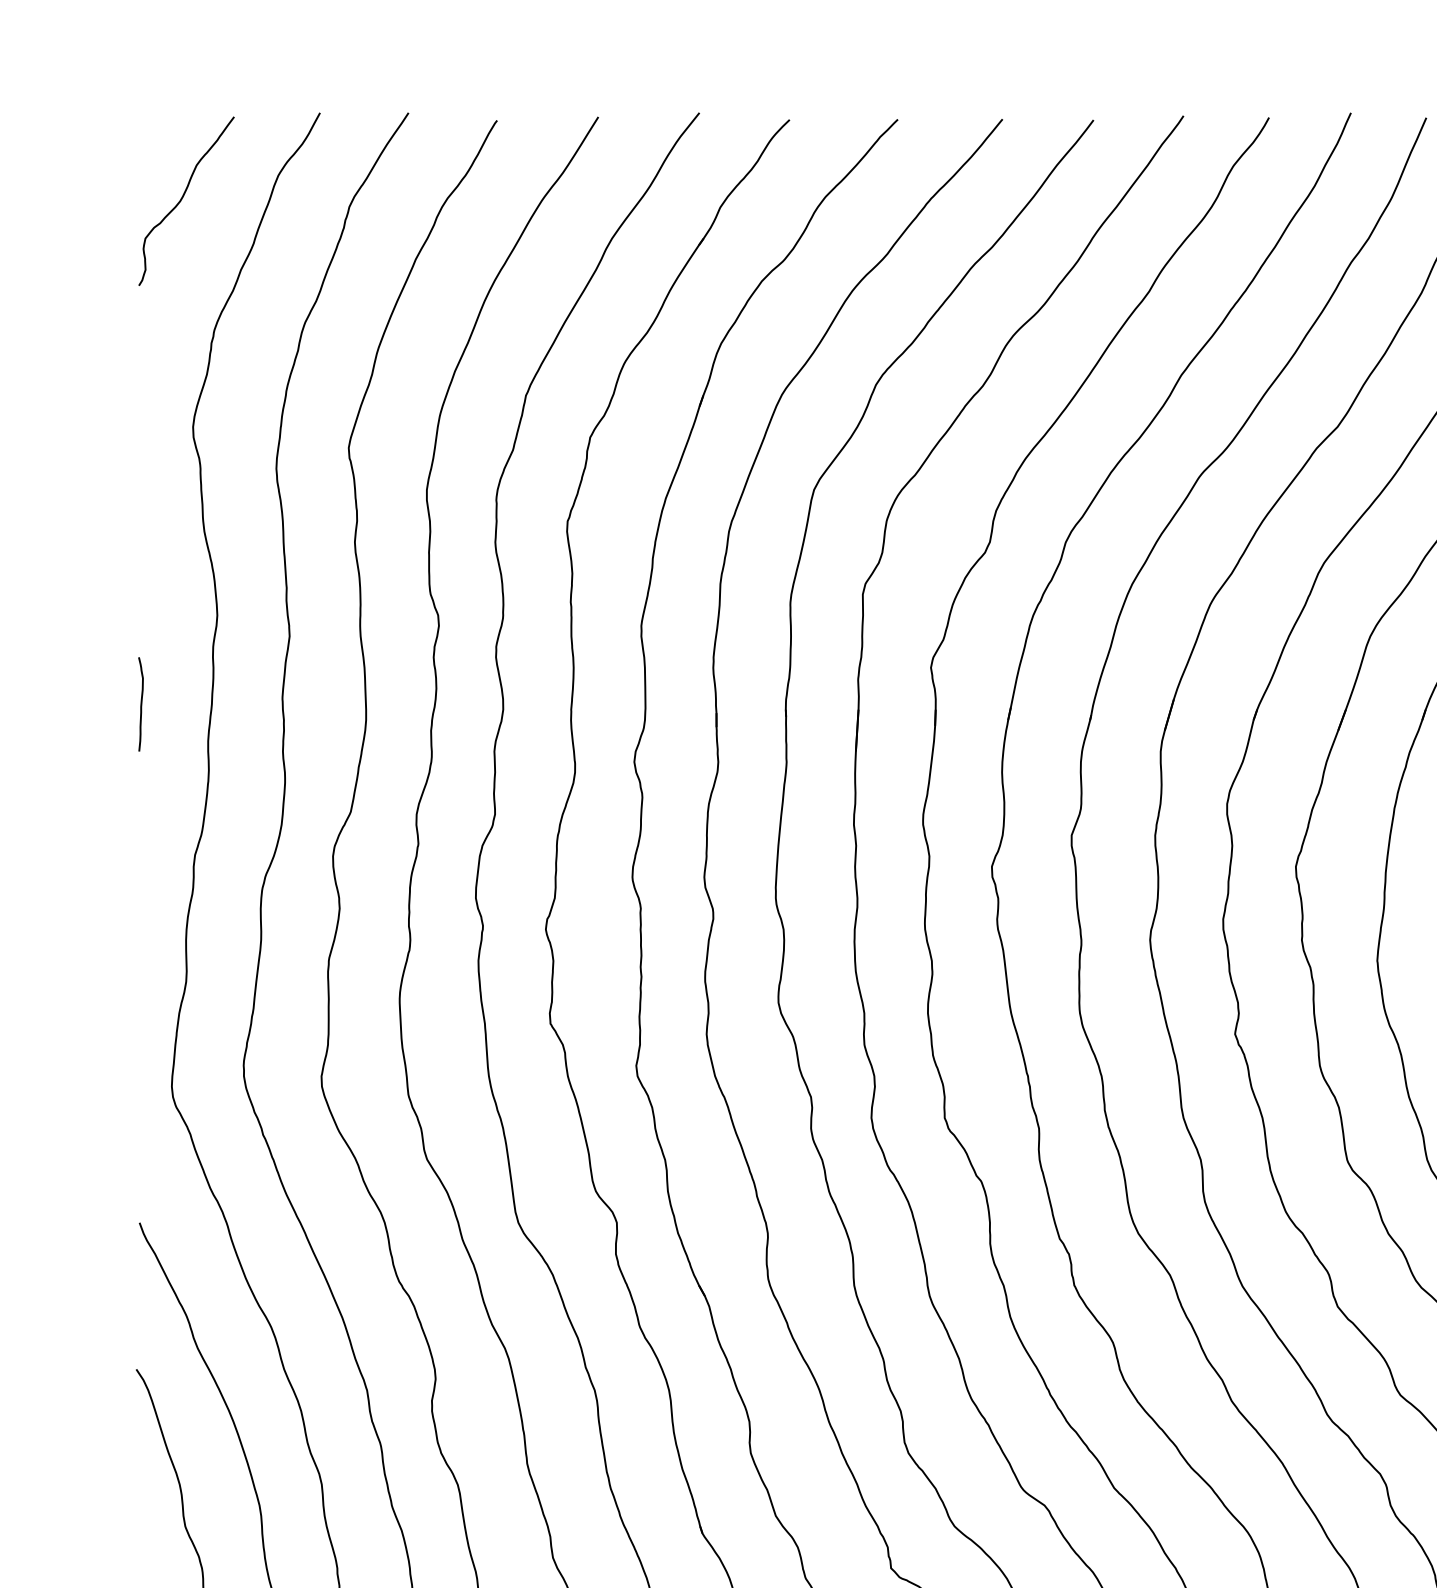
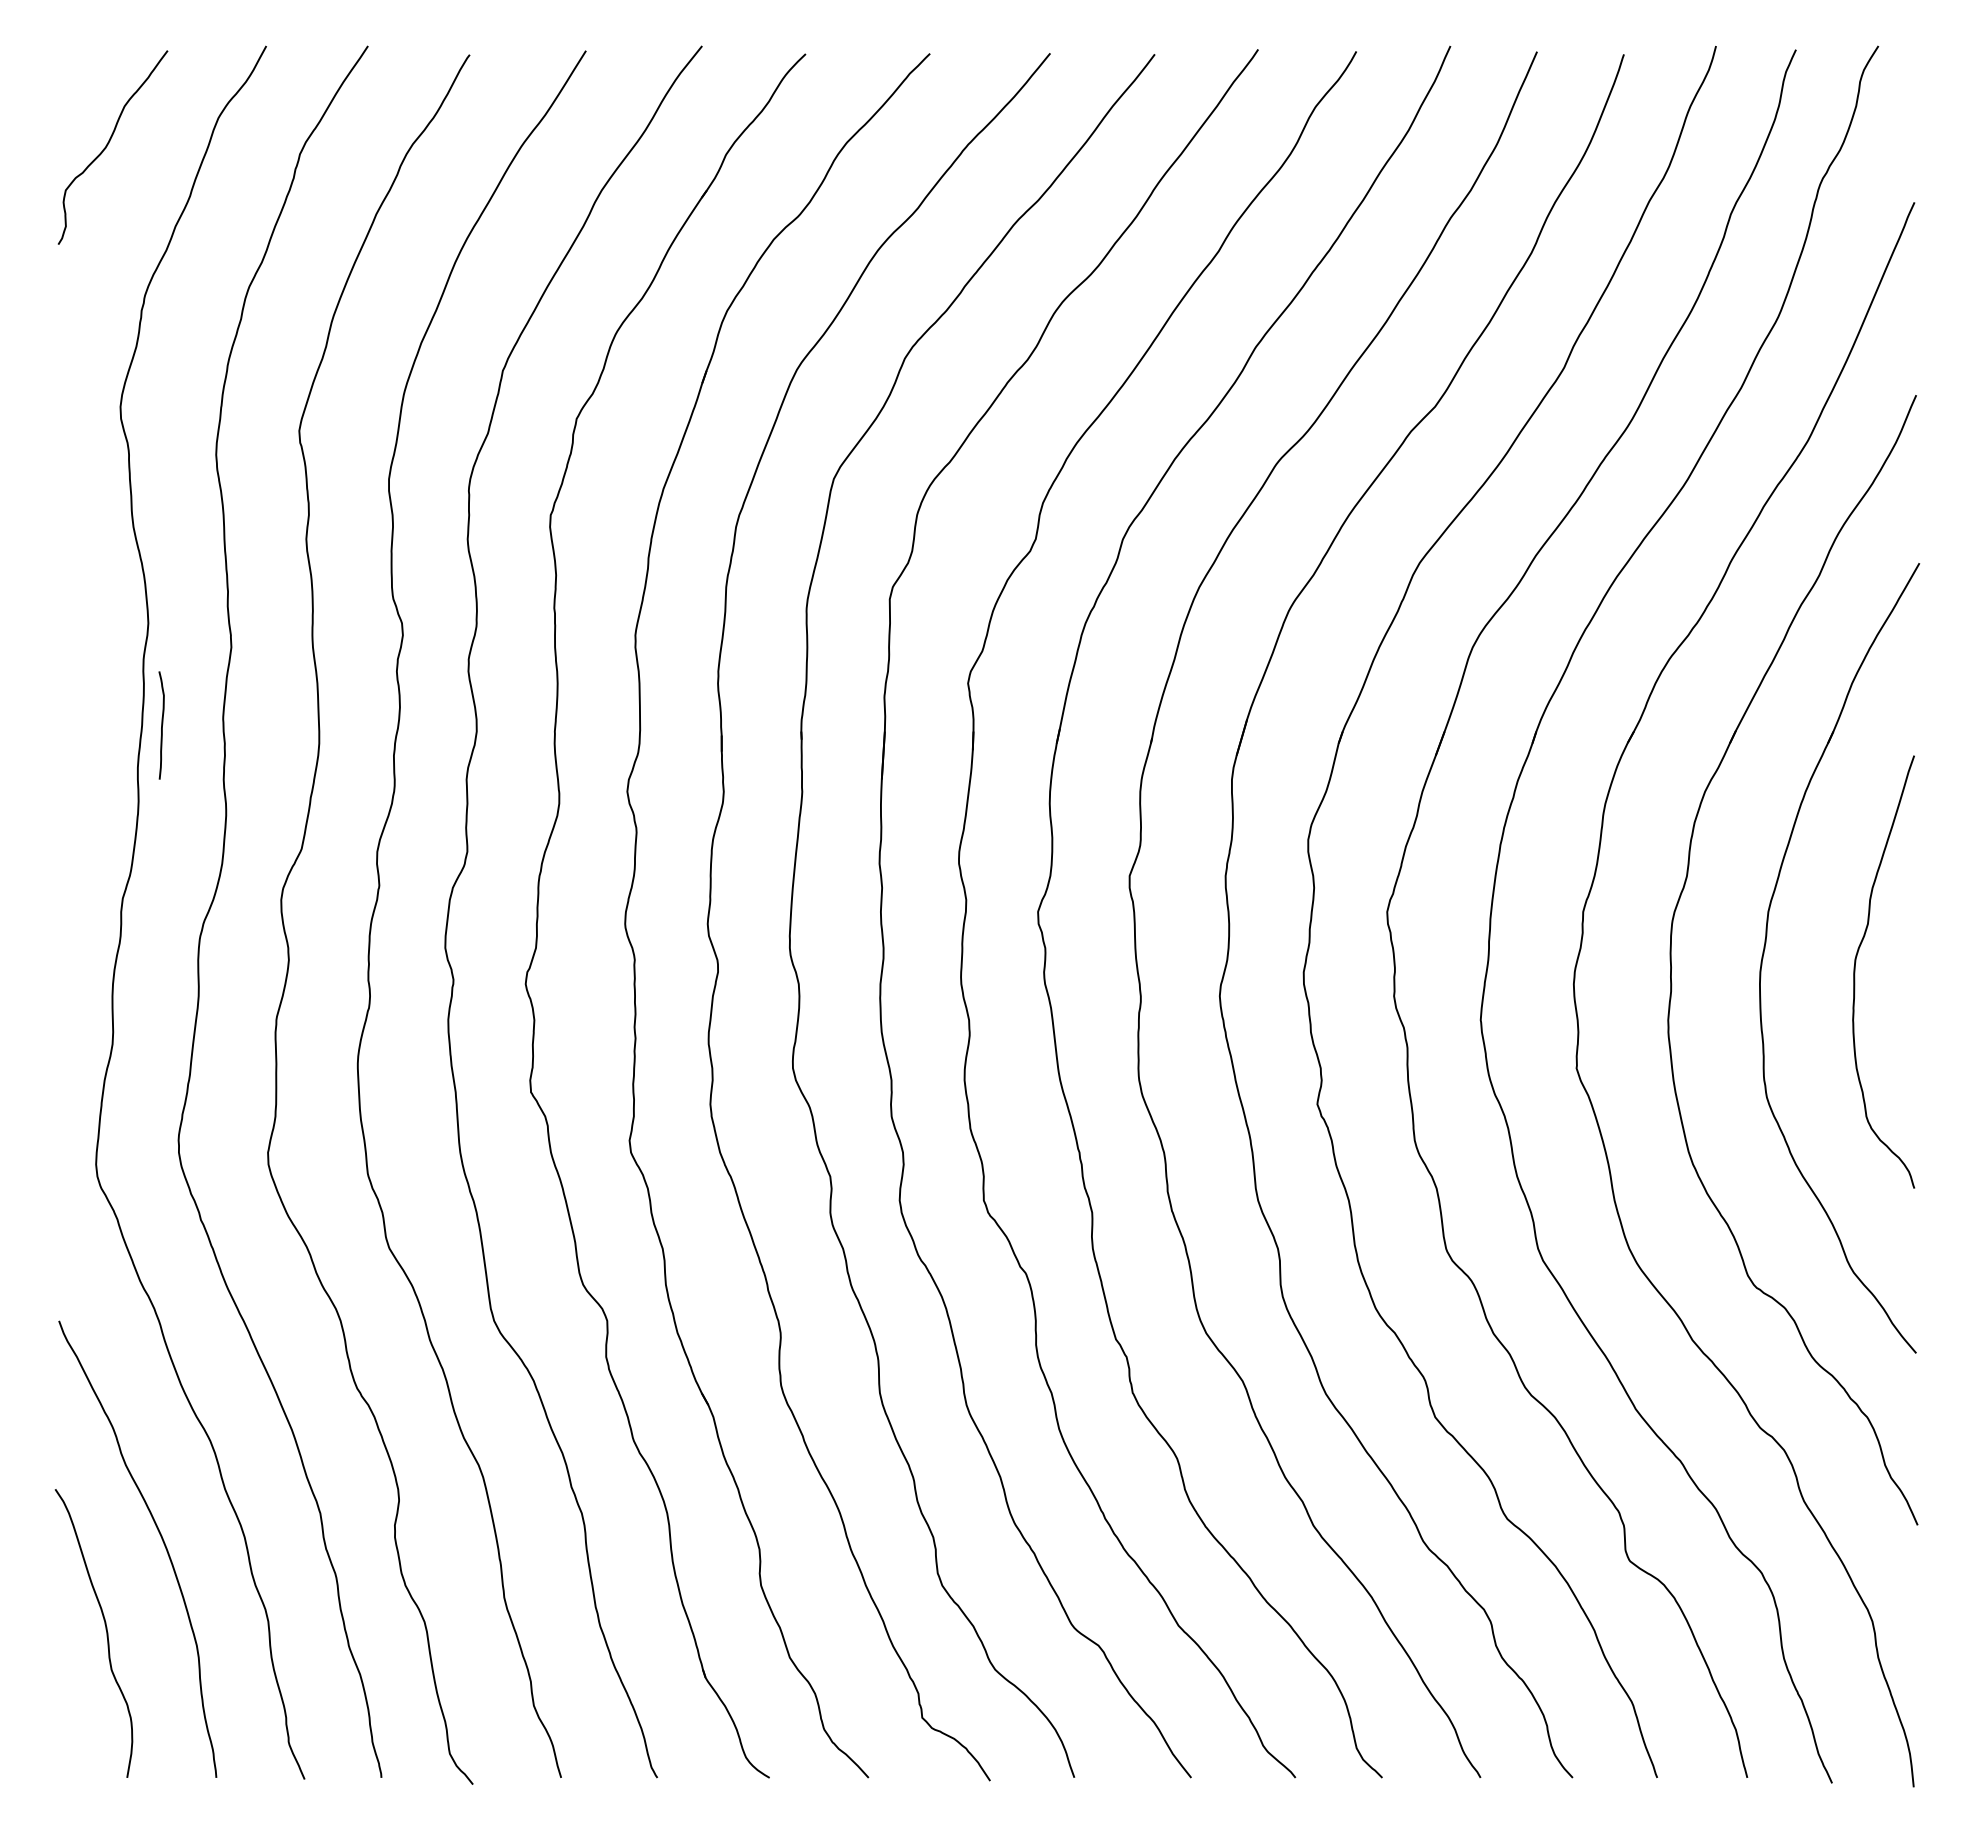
curve: (140, 704) -> (161, 725), moved

